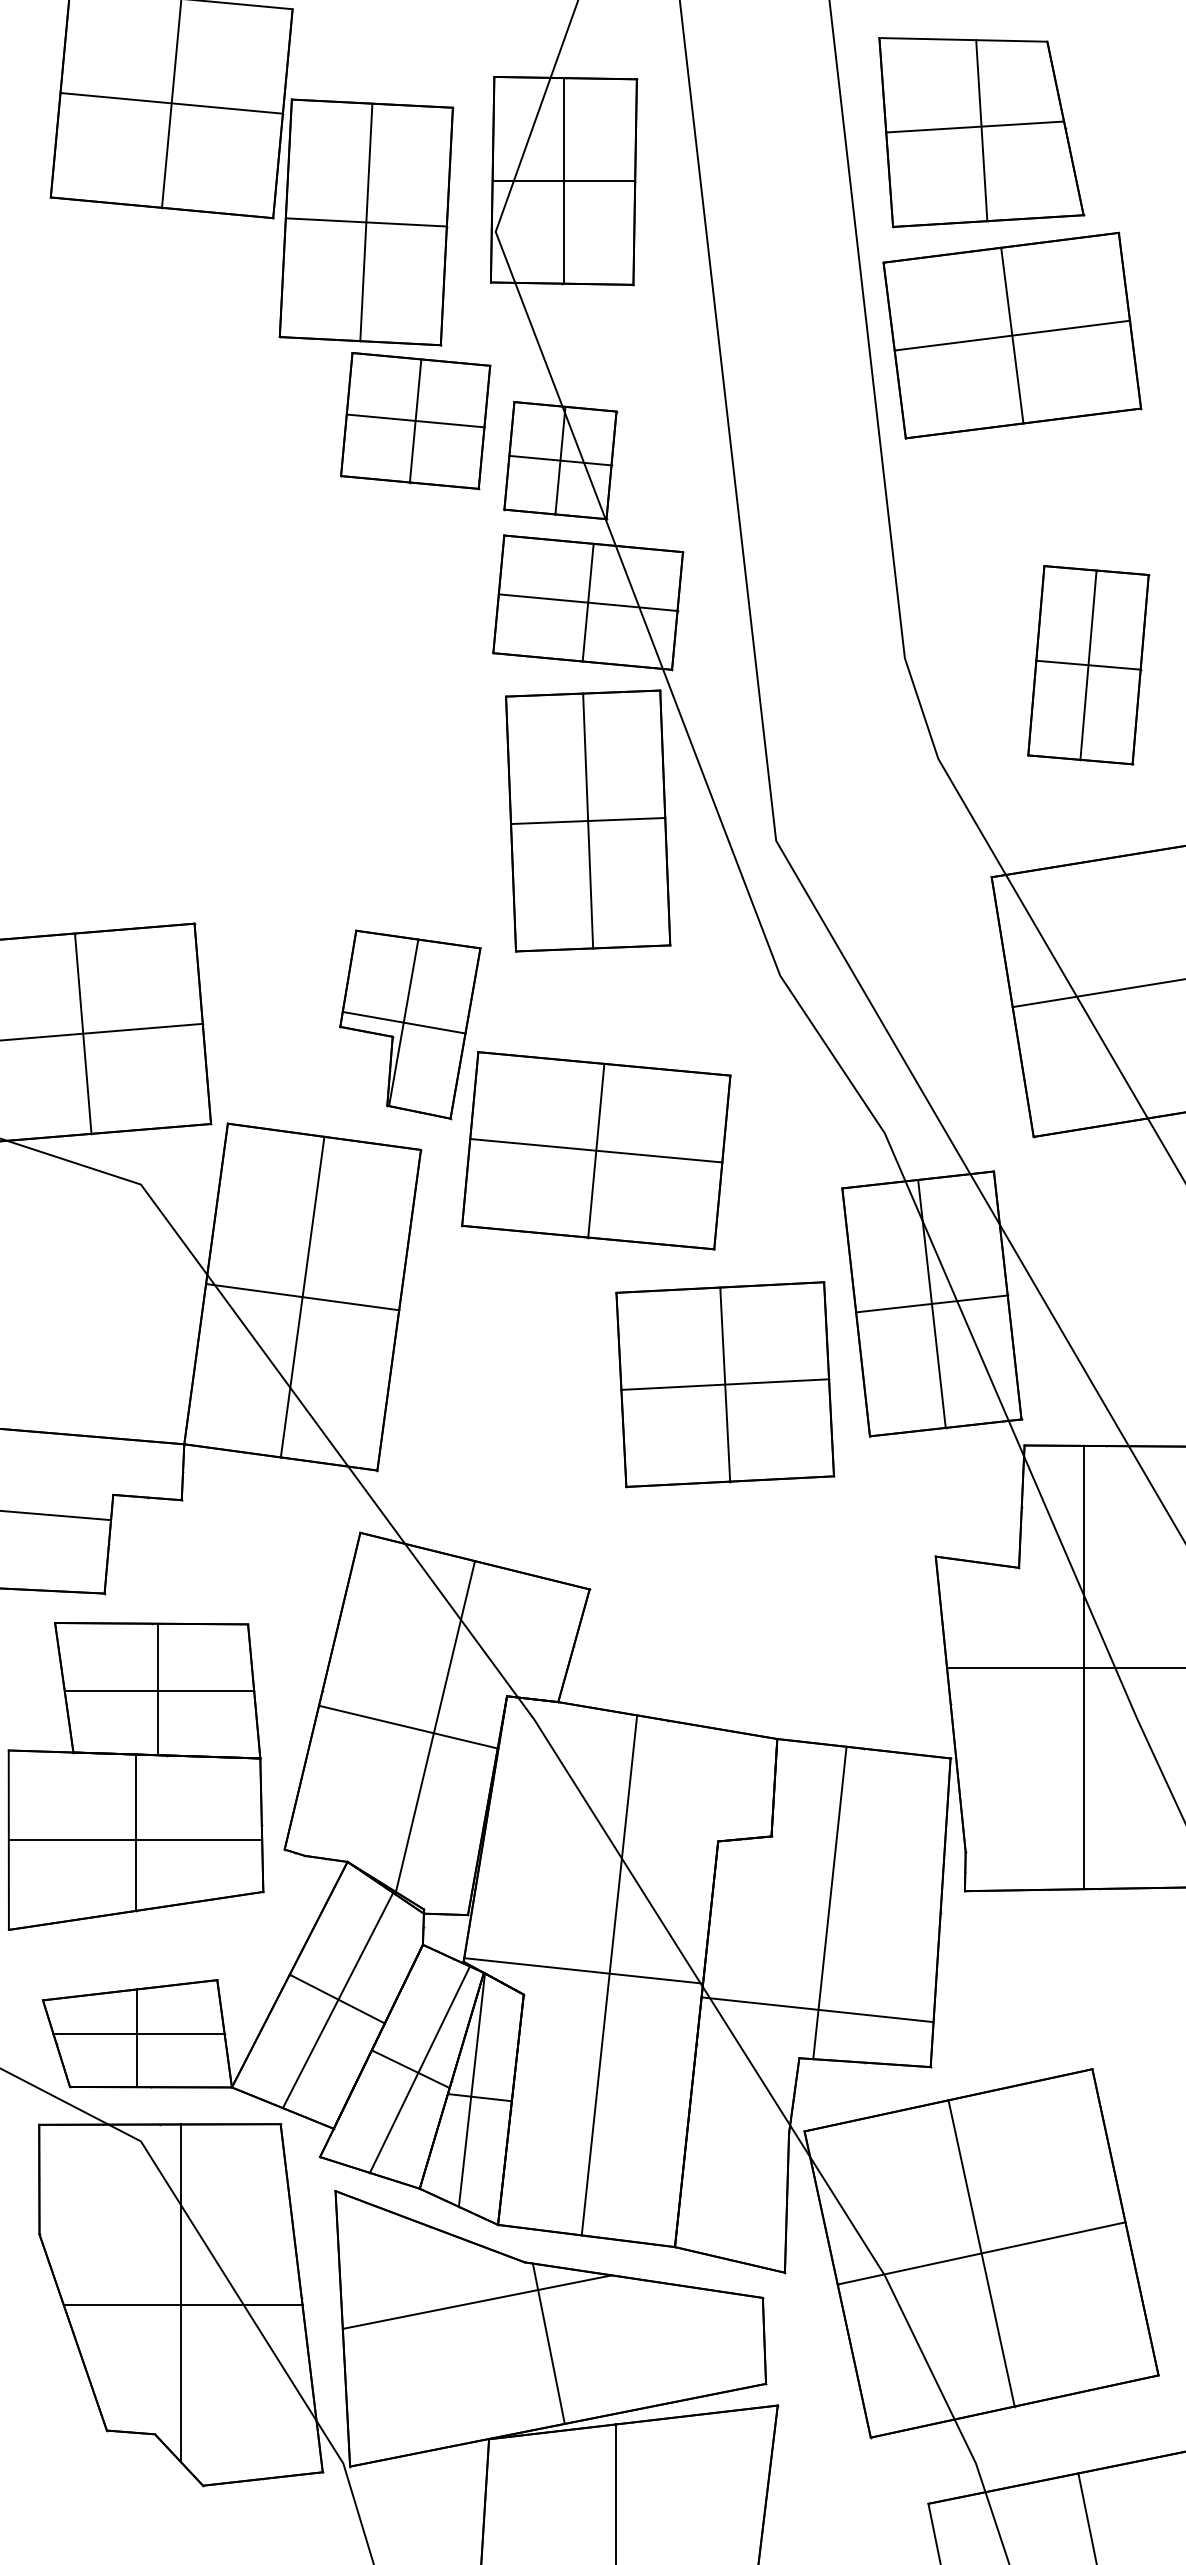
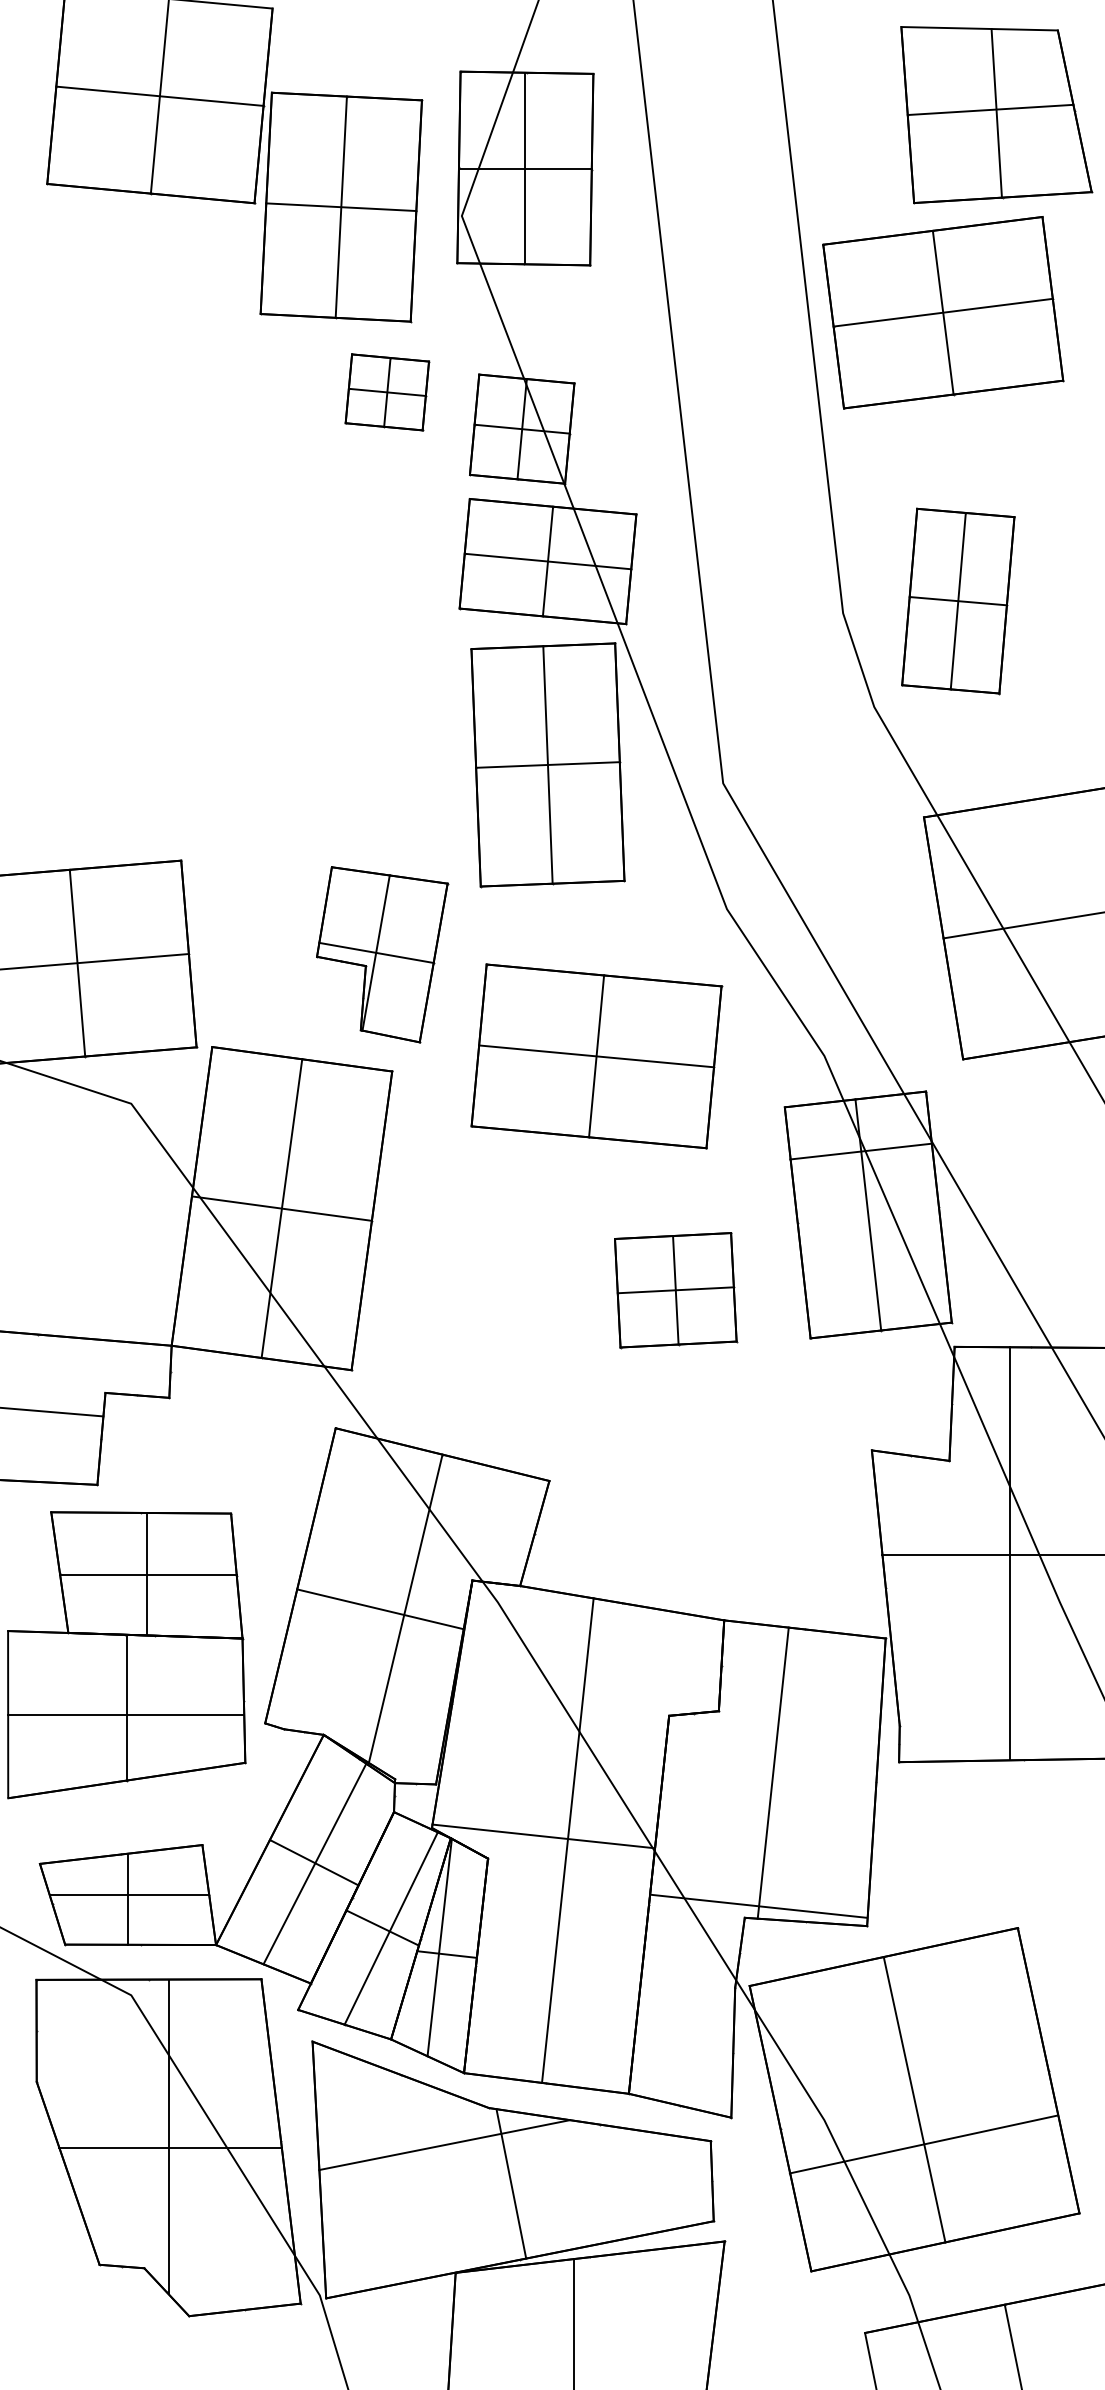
part: (981, 132) -> (996, 115), moved
part: (415, 421) -> (387, 392), size x0.6
part: (1088, 665) -> (958, 601), moved
part: (596, 1150) -> (596, 1056), moved
line: (931, 1303) -> (860, 1151), moved
part: (725, 1384) -> (675, 1290), size x0.6
line: (817, 2009) -> (757, 1905), moved
line: (981, 2253) -> (923, 2144), moved

